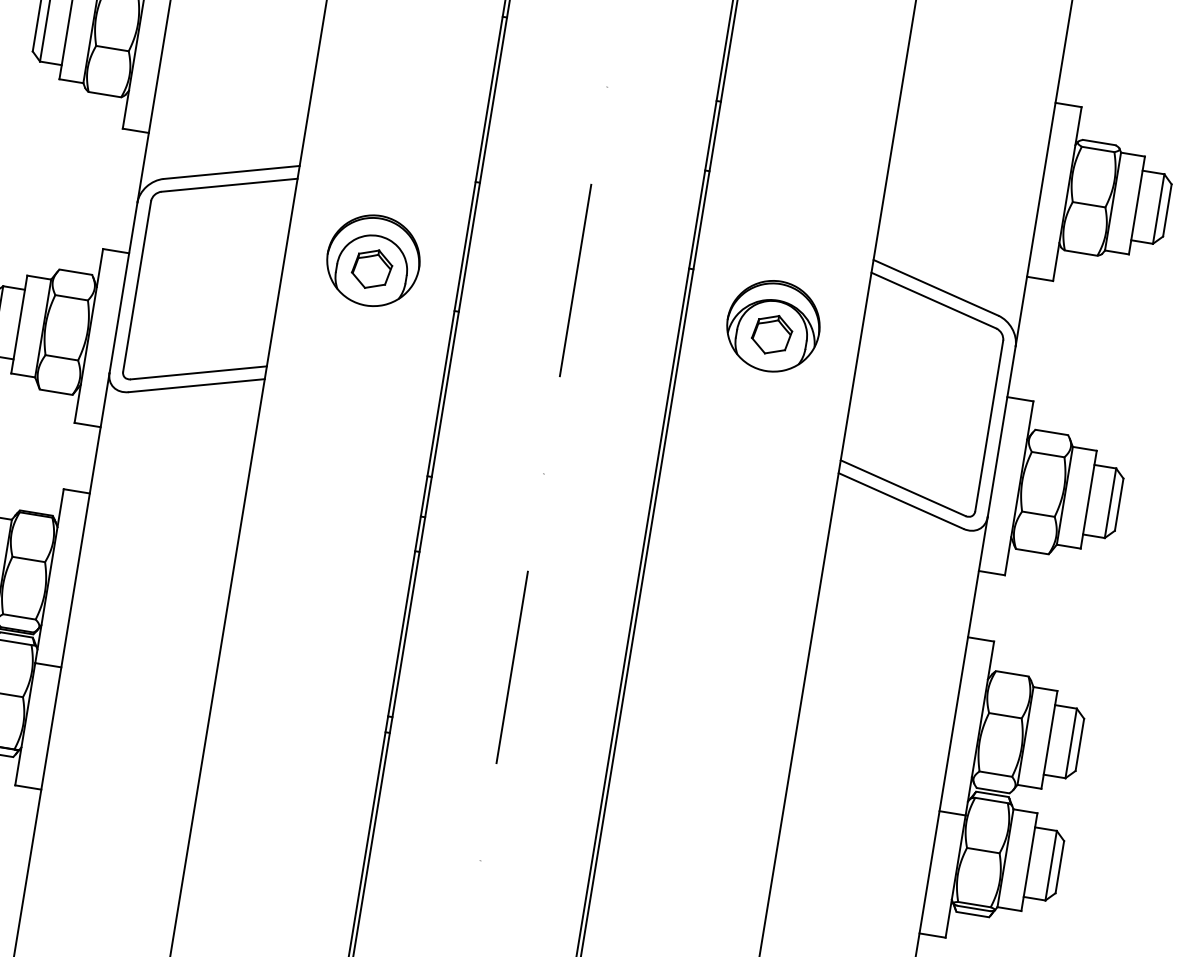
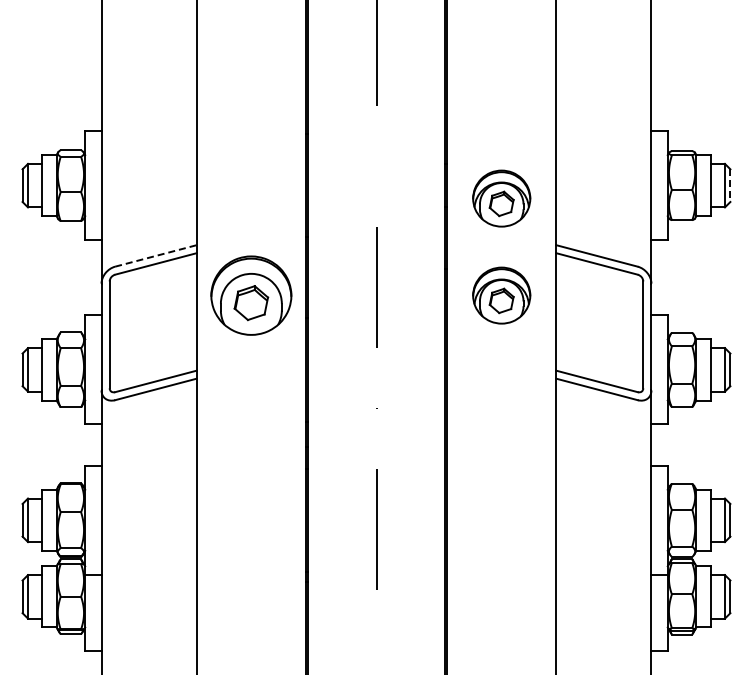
line: (232, 171) -> (156, 255), solid -> dashed
part: (798, 171) -> (501, 198), added
line: (1167, 211) -> (730, 186), solid -> dashed
part: (372, 260) -> (250, 295), size x1.4

